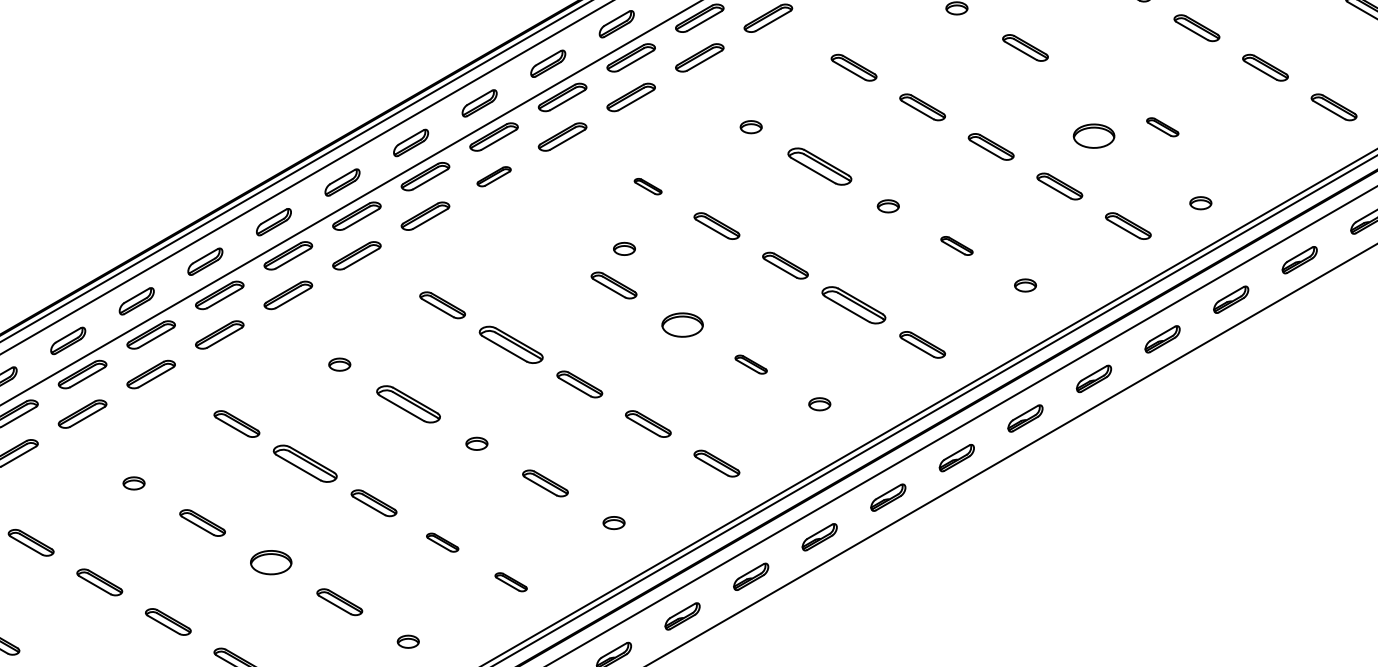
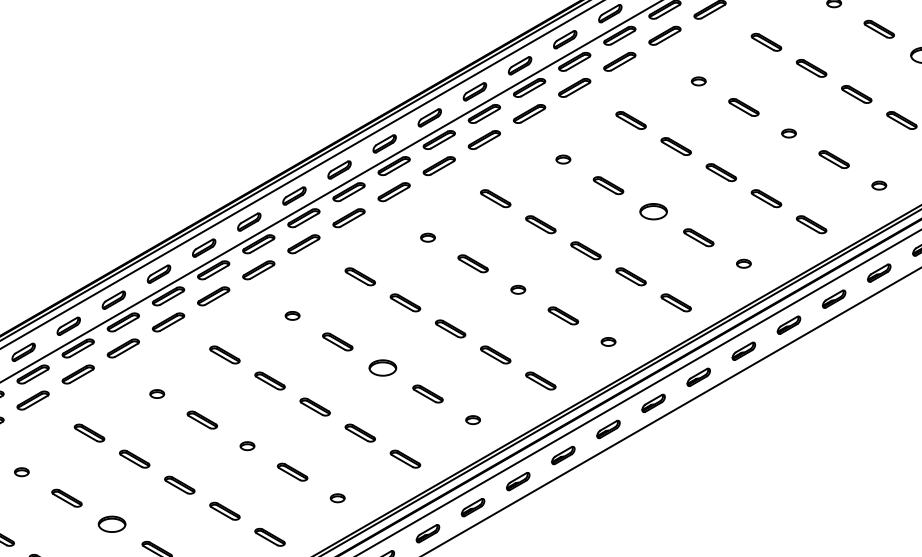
part: (1162, 126) -> (698, 237), size x1.43
part: (1093, 135) -> (653, 211), moved
part: (818, 166) -> (472, 263), size x0.71
part: (493, 176) -> (258, 270), size x1.43
part: (647, 186) -> (359, 276), size x1.67
part: (1200, 202) -> (743, 263), moved
part: (957, 245) -> (563, 315), size x1.43
part: (624, 248) -> (292, 315), moved
part: (853, 304) -> (495, 354), size x0.71
part: (510, 344) -> (269, 380), size x0.71
part: (750, 363) -> (427, 393), size x1.43
part: (407, 403) -> (201, 419), size x0.71
part: (305, 462) -> (134, 458), size x0.71
part: (441, 541) -> (224, 510), size x1.43
part: (510, 581) -> (269, 536), size x1.43

